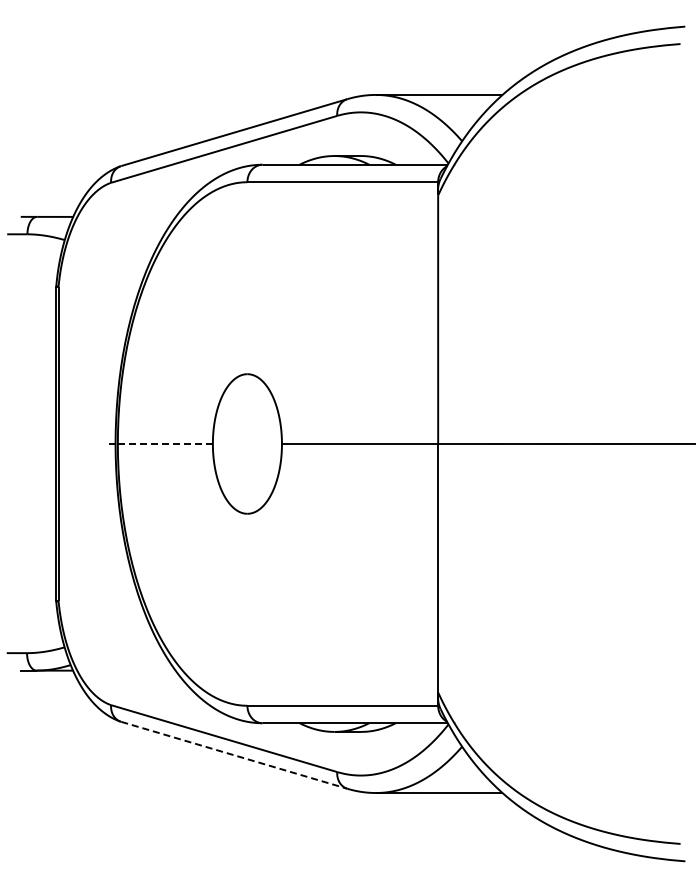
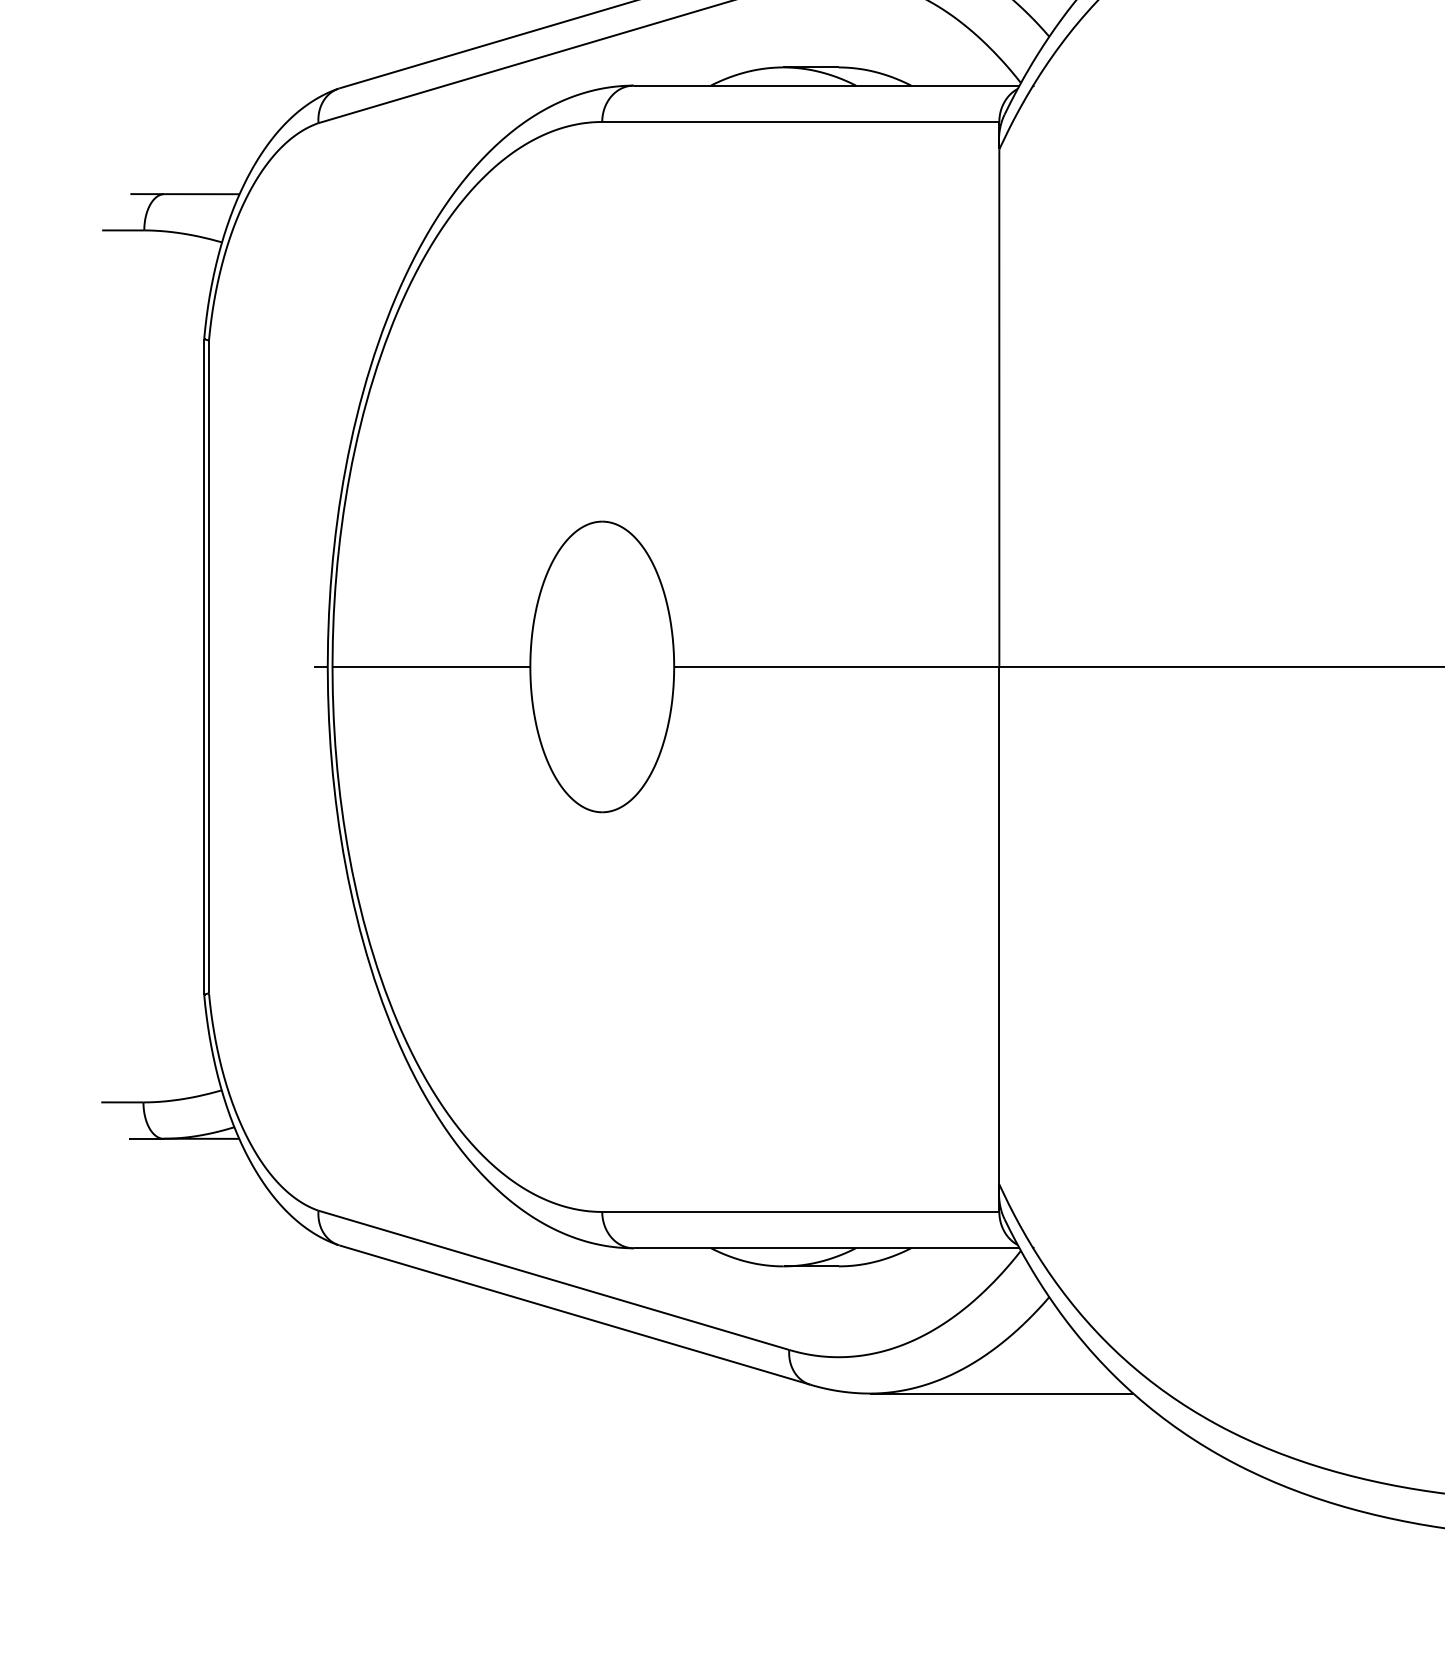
line: (165, 444) -> (431, 668), dashed -> solid
line: (234, 755) -> (575, 1315), dashed -> solid

